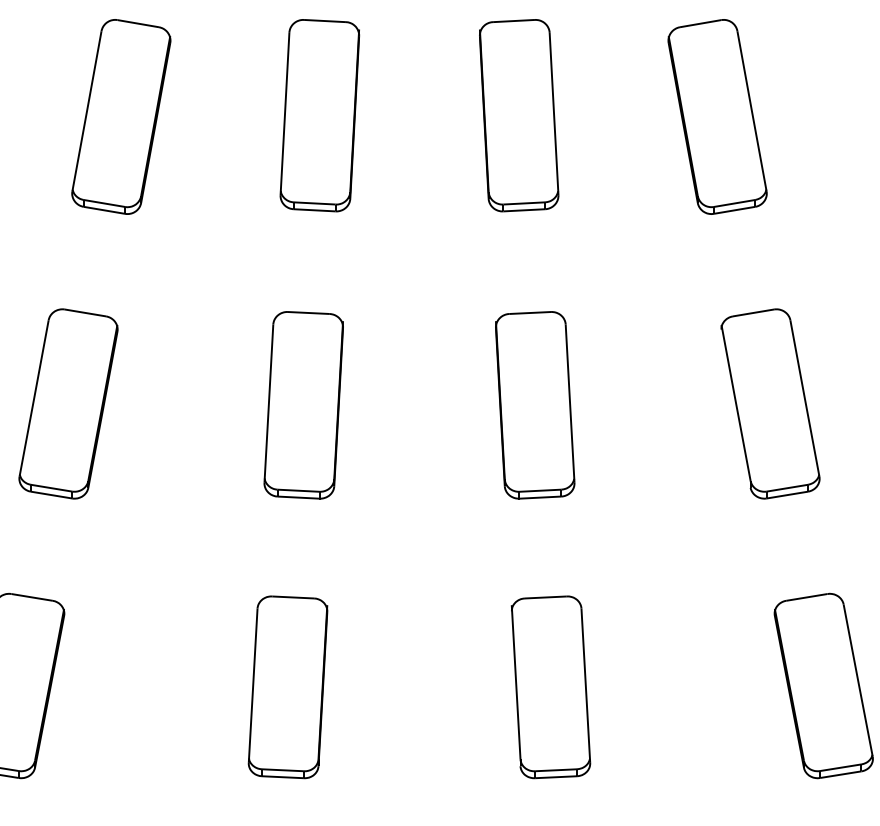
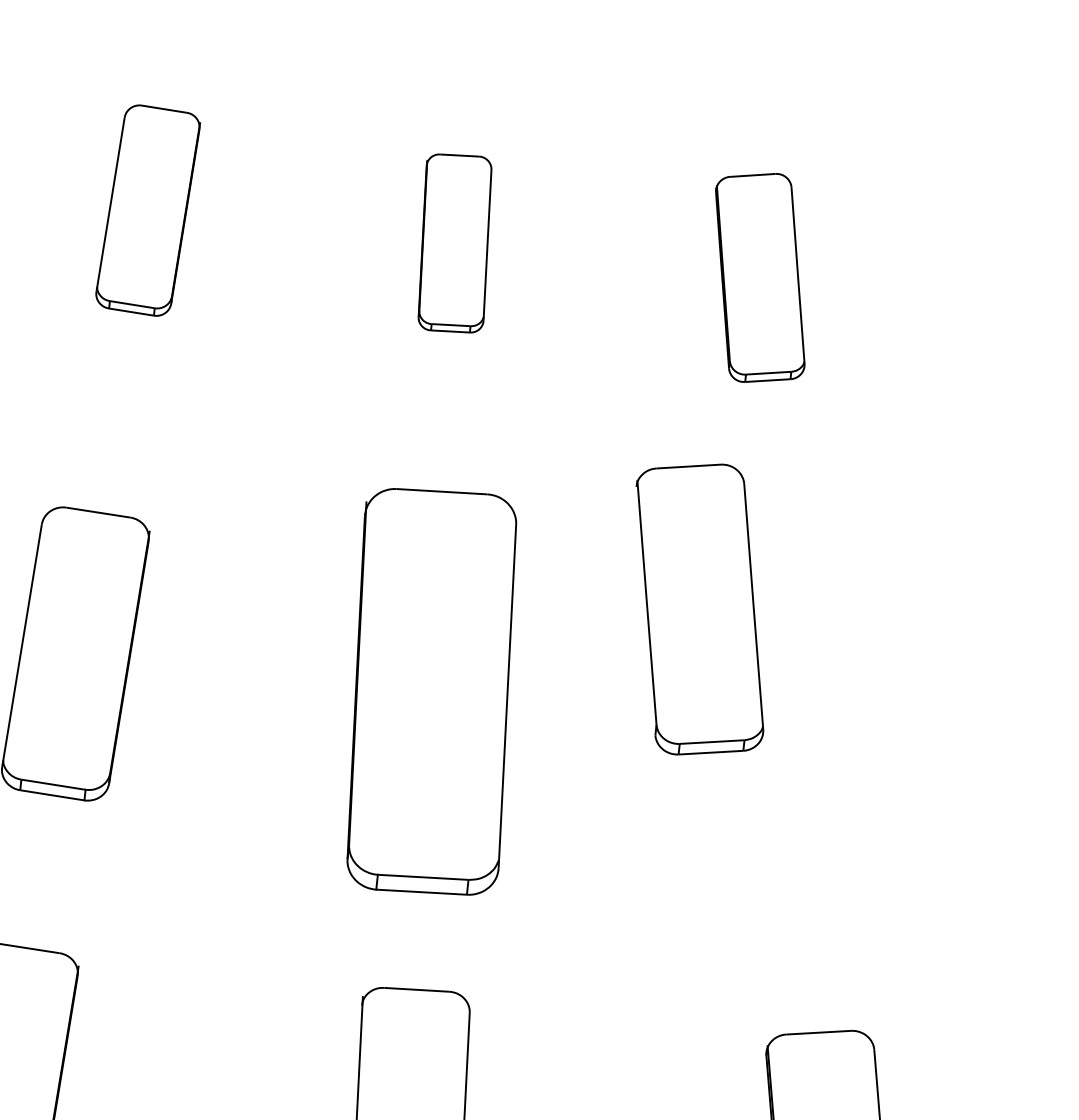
part: (319, 115) -> (147, 210), size x0.7
part: (519, 115) -> (455, 243), size x0.6
part: (717, 116) -> (760, 277), size x0.7
part: (770, 403) -> (699, 608), moved
part: (535, 405) -> (432, 692), size x1.4

